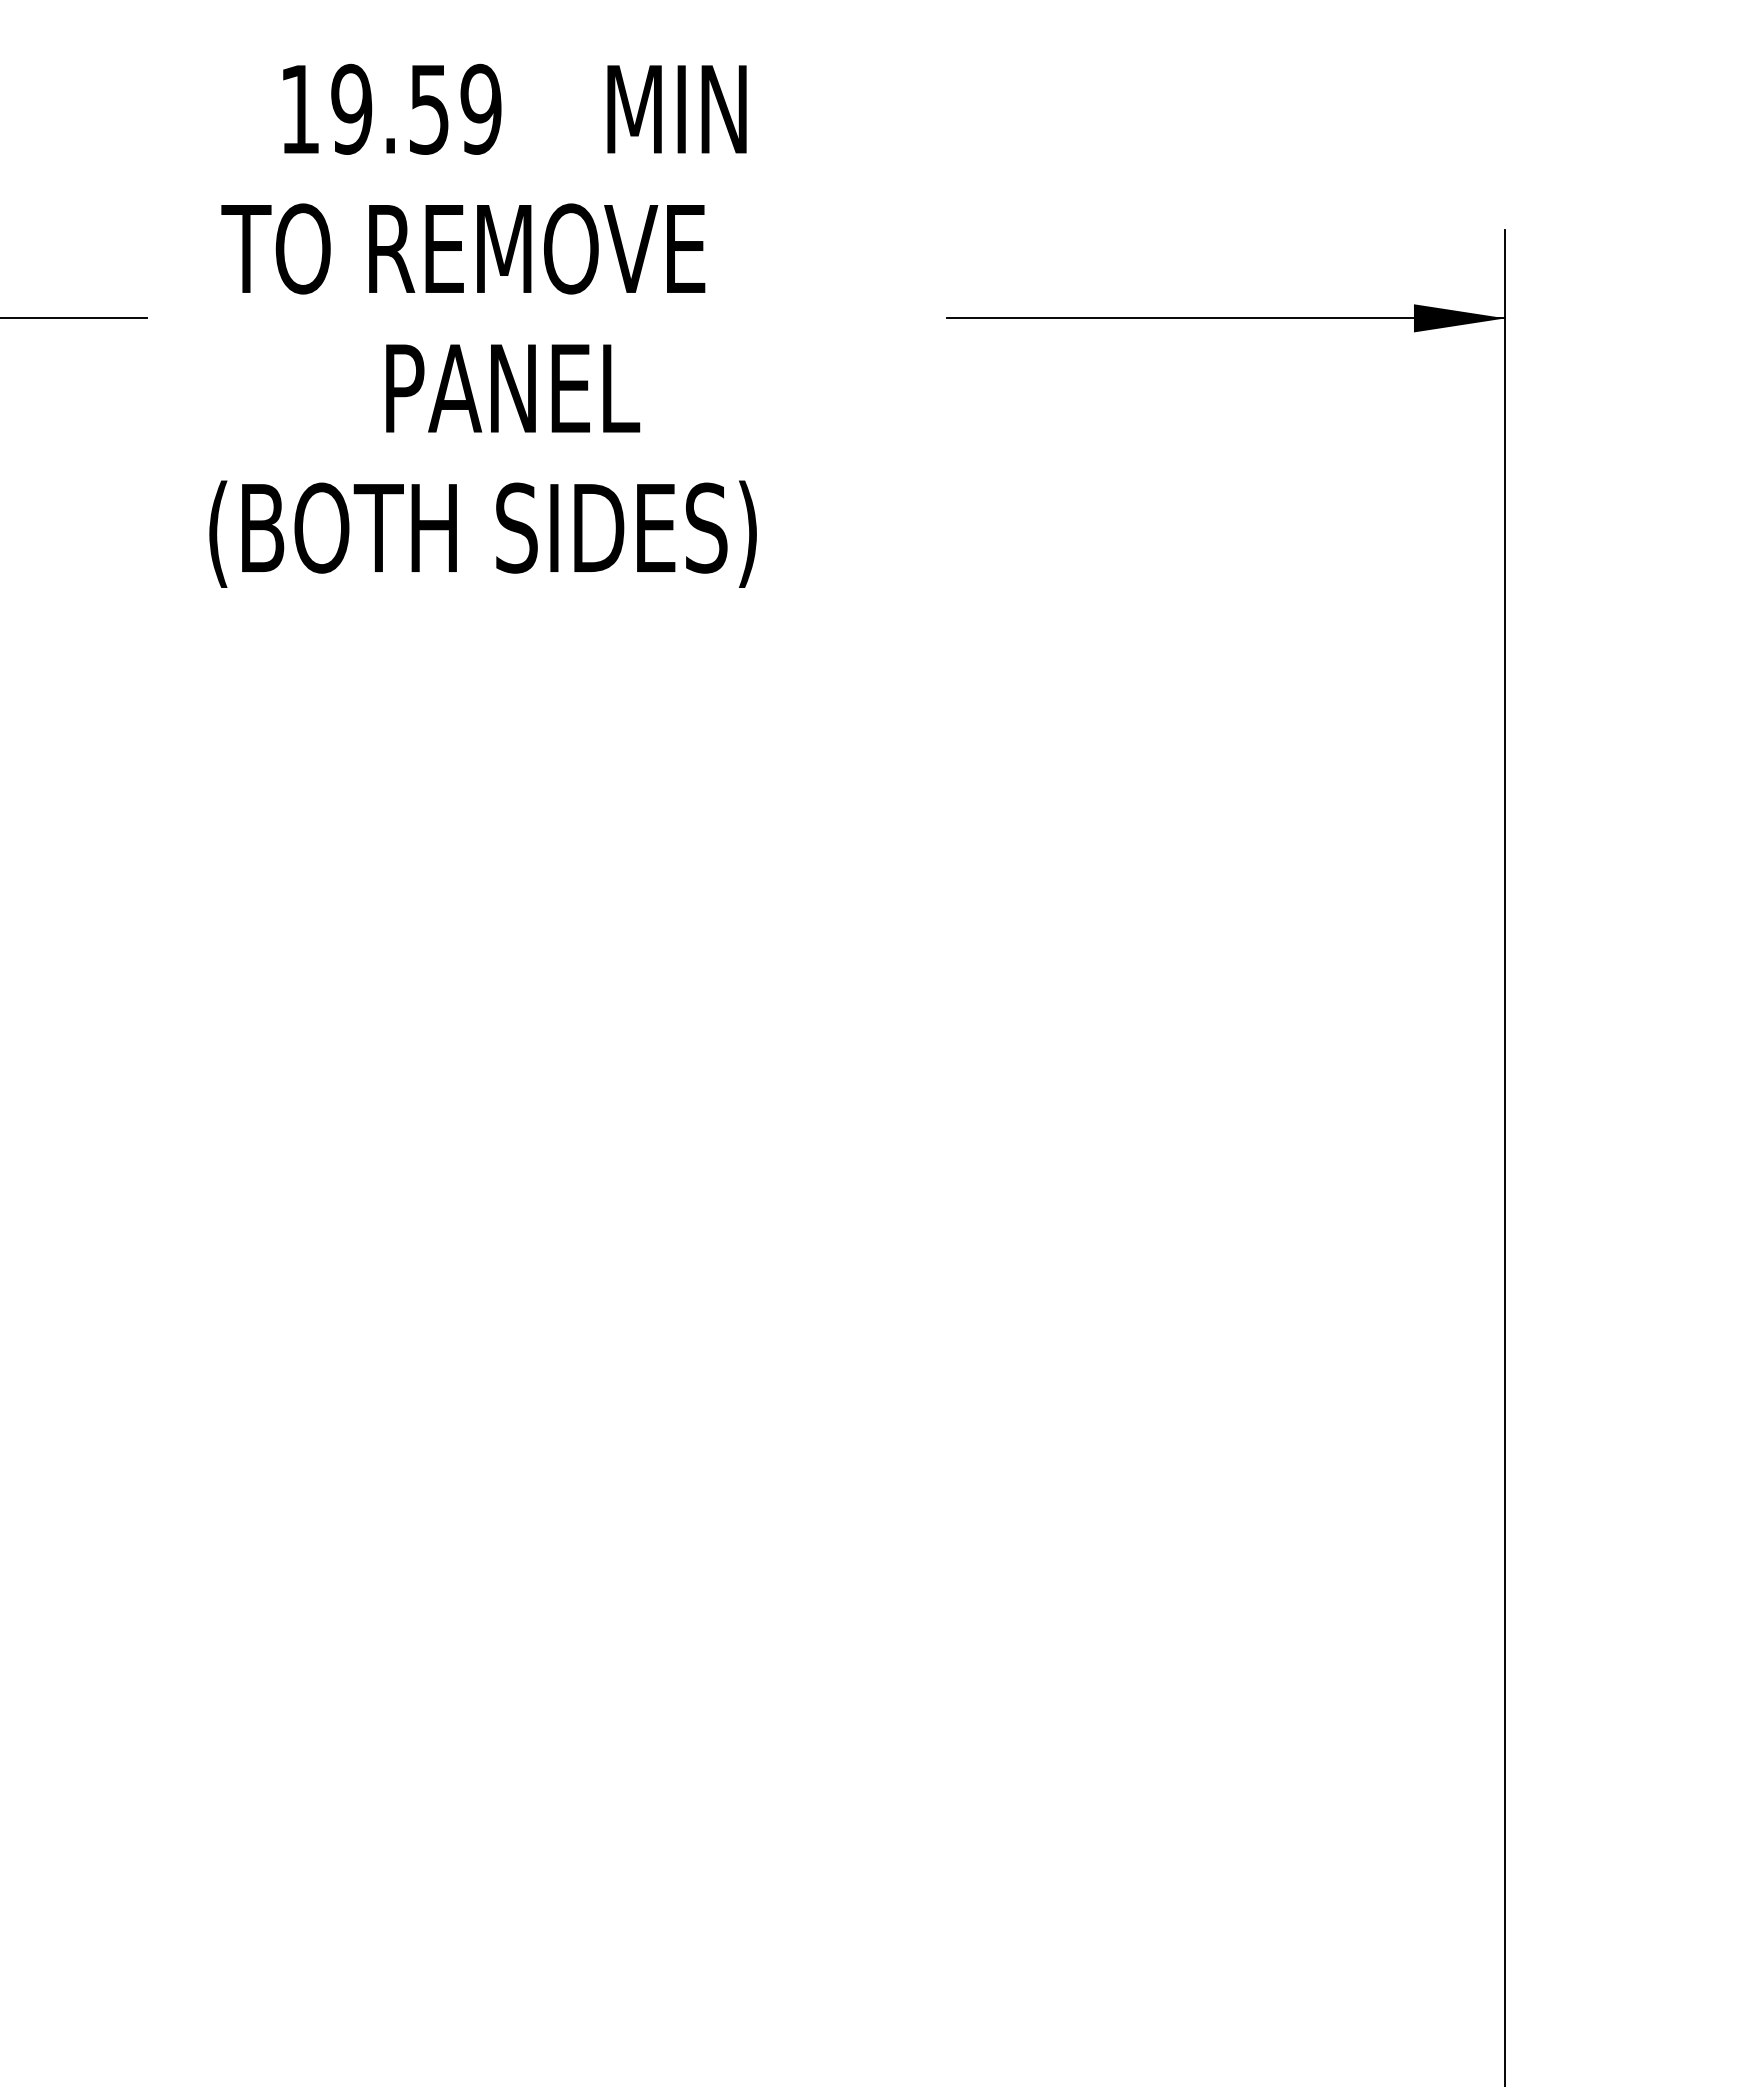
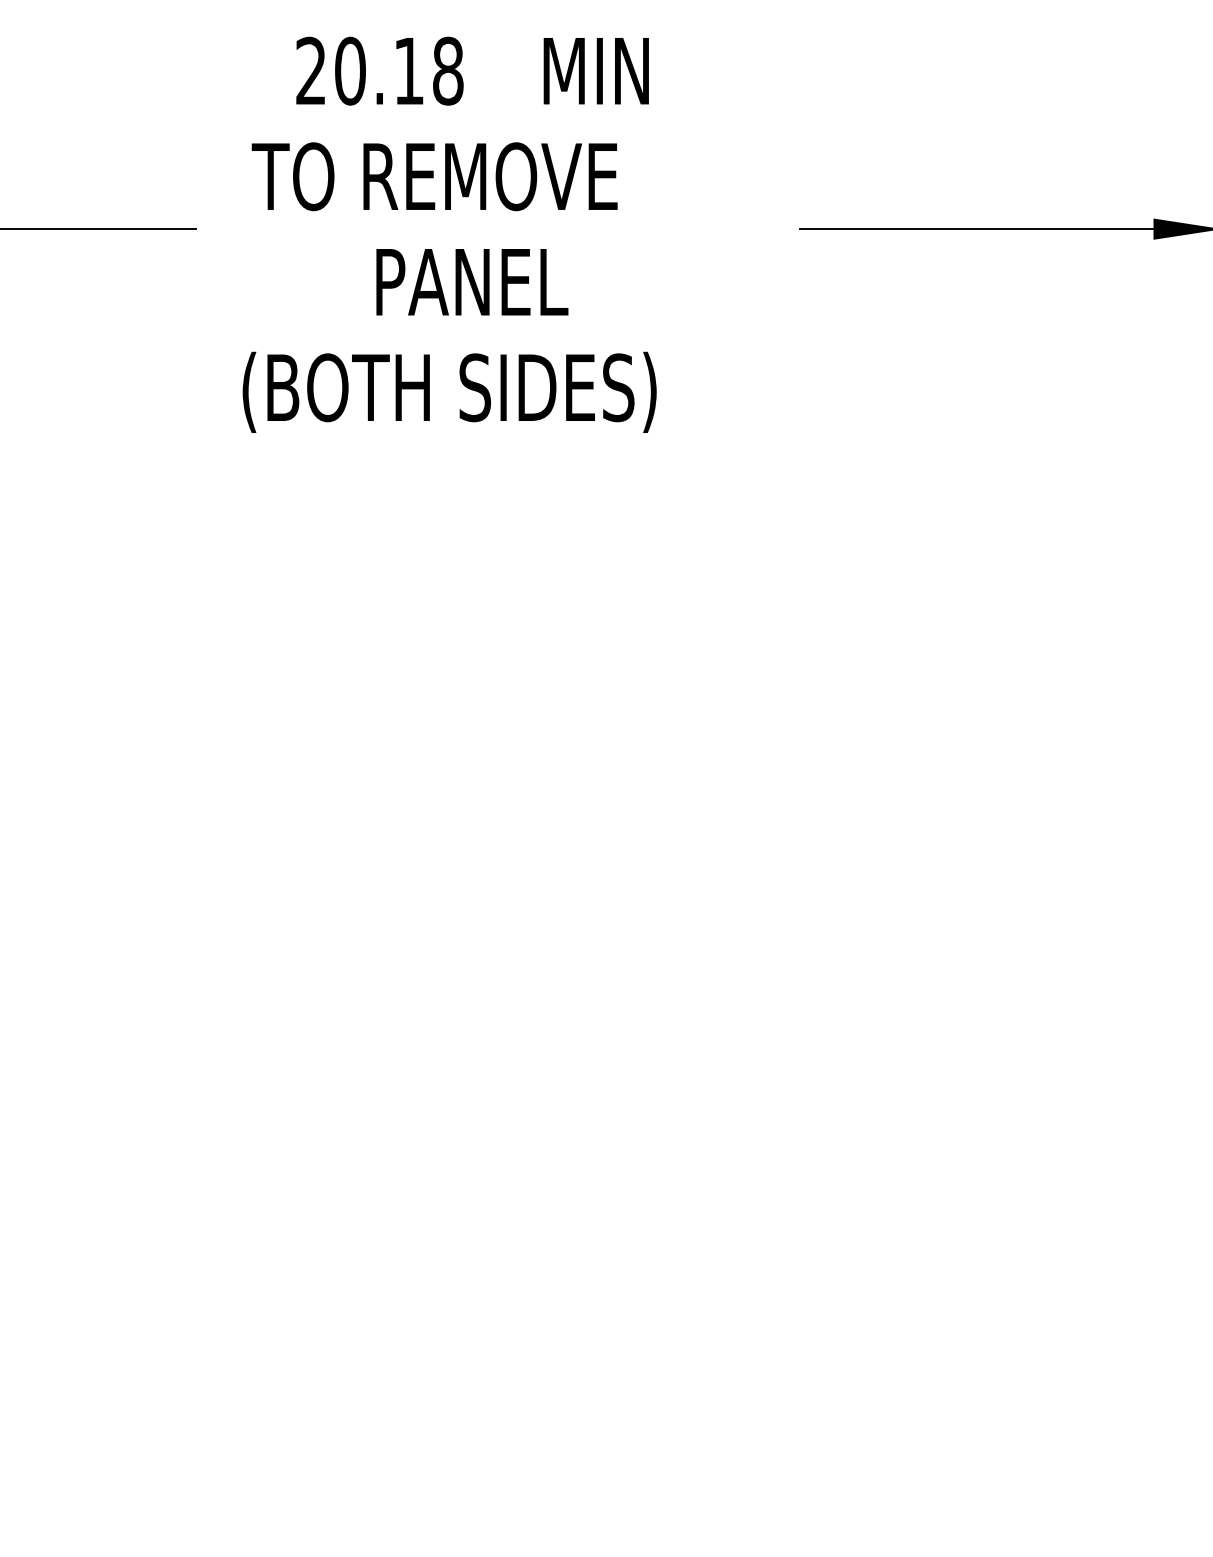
text: (390, 108) -> (379, 70), 19.59 -> 20.18

